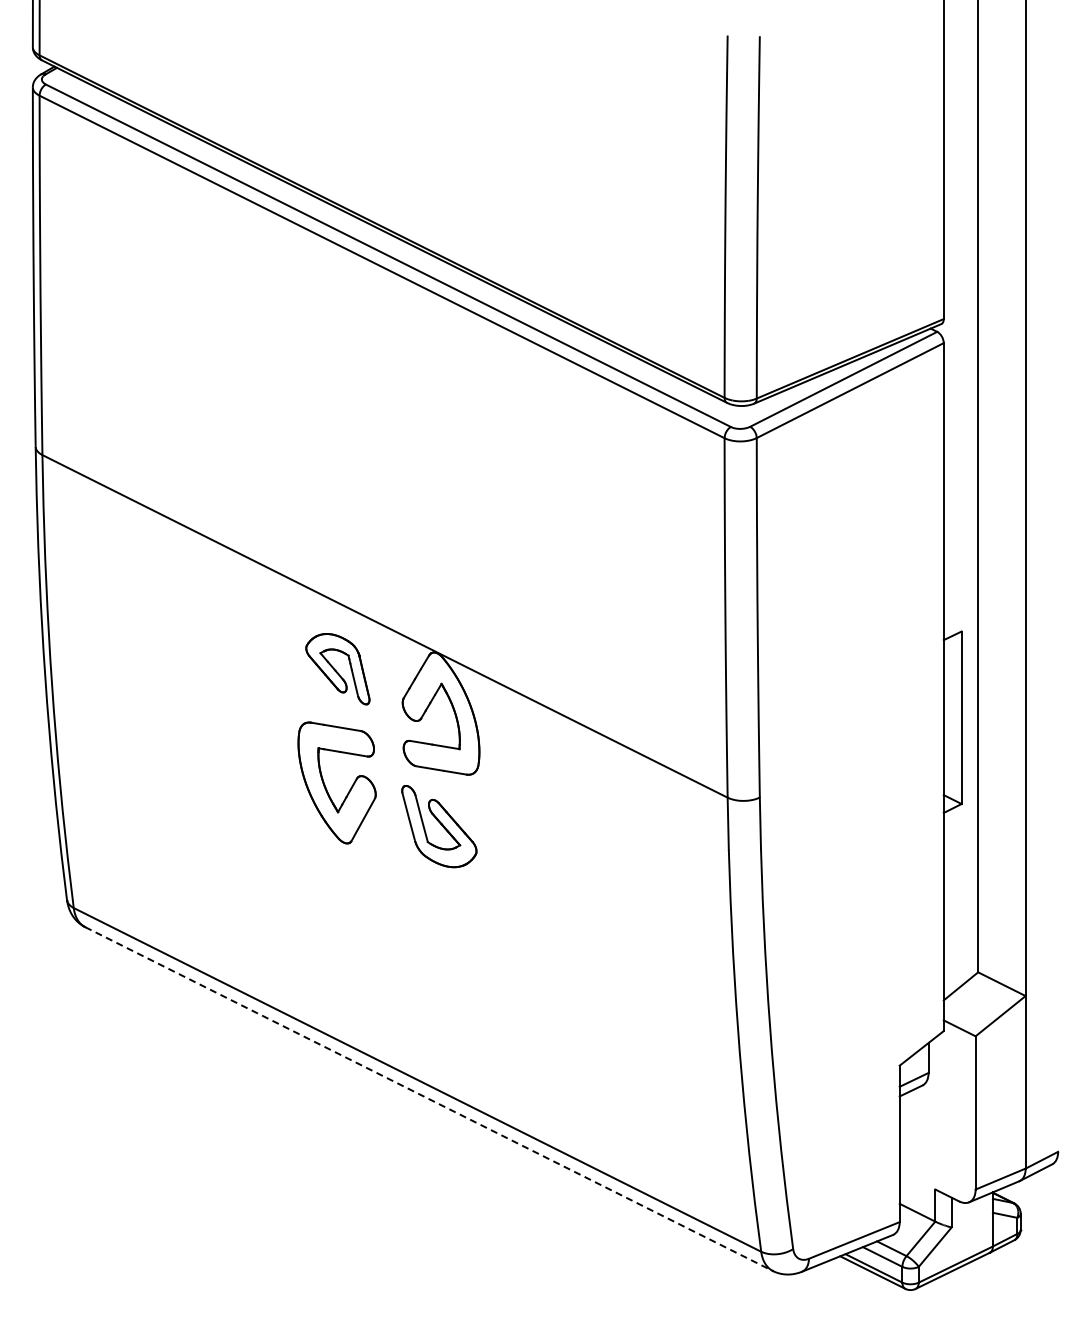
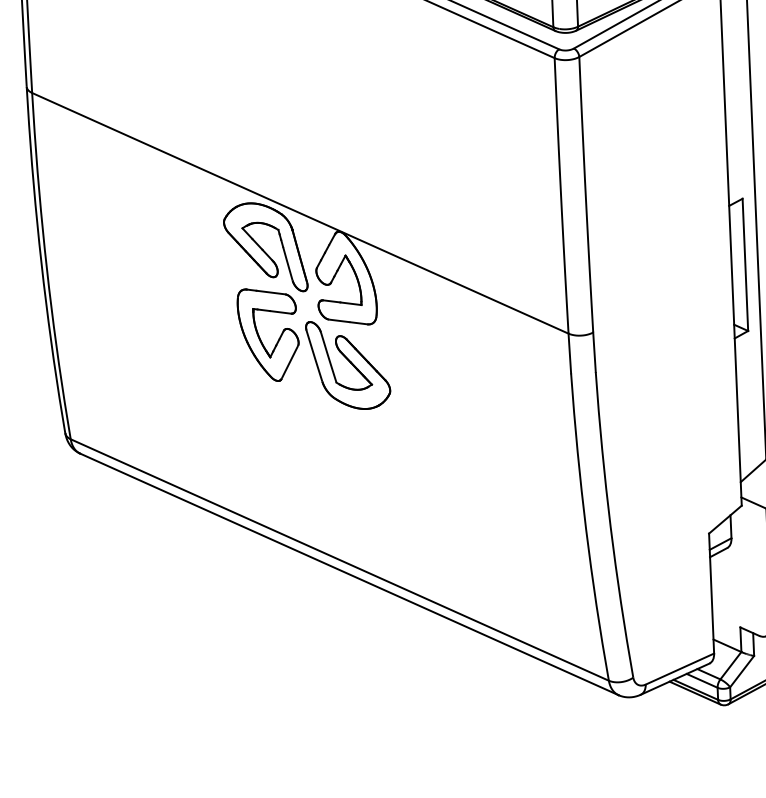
part: (337, 668) -> (265, 247), size x1.67
part: (439, 826) -> (348, 365), size x1.43
line: (429, 1099) -> (349, 574), dashed -> solid

